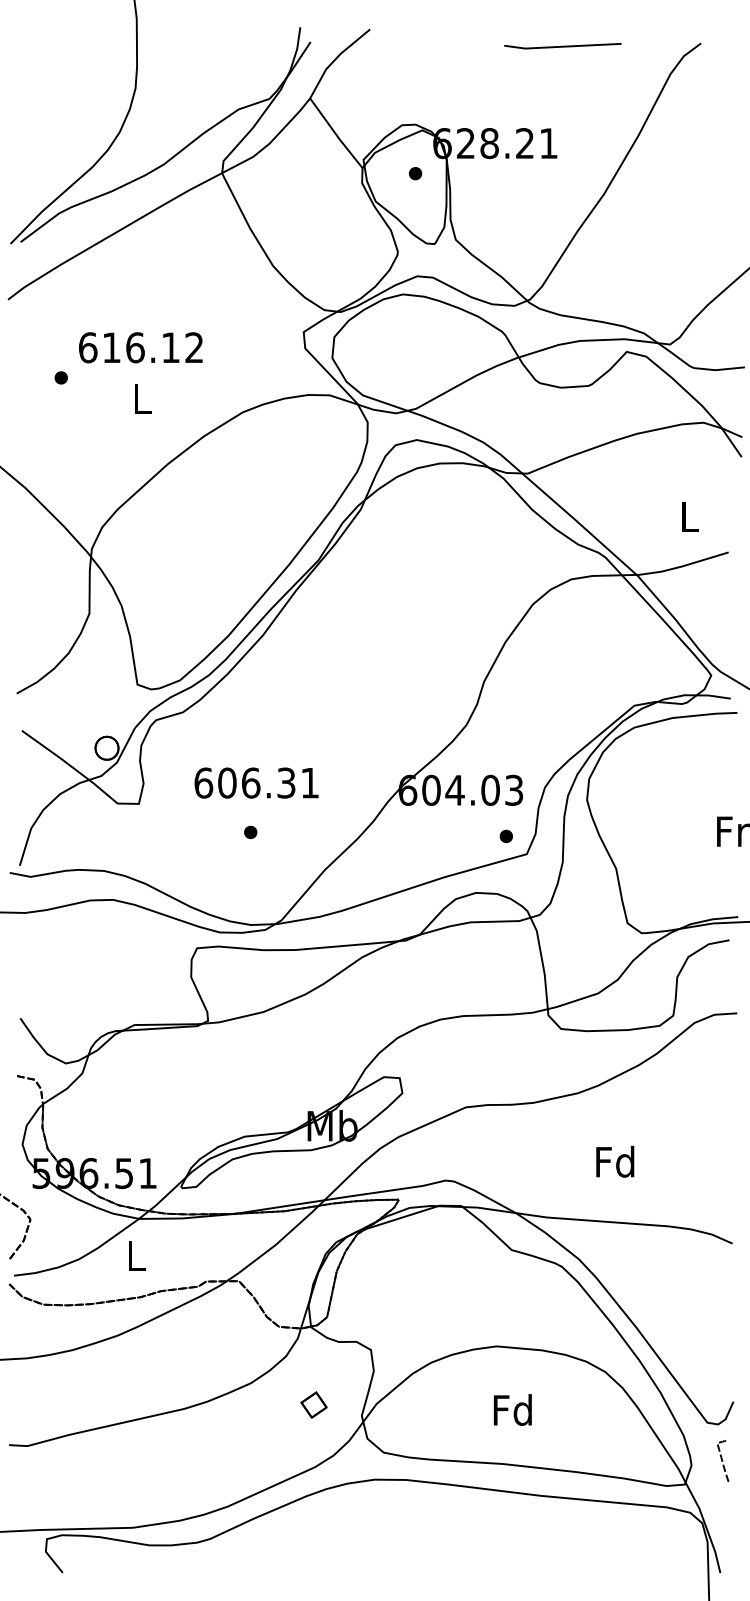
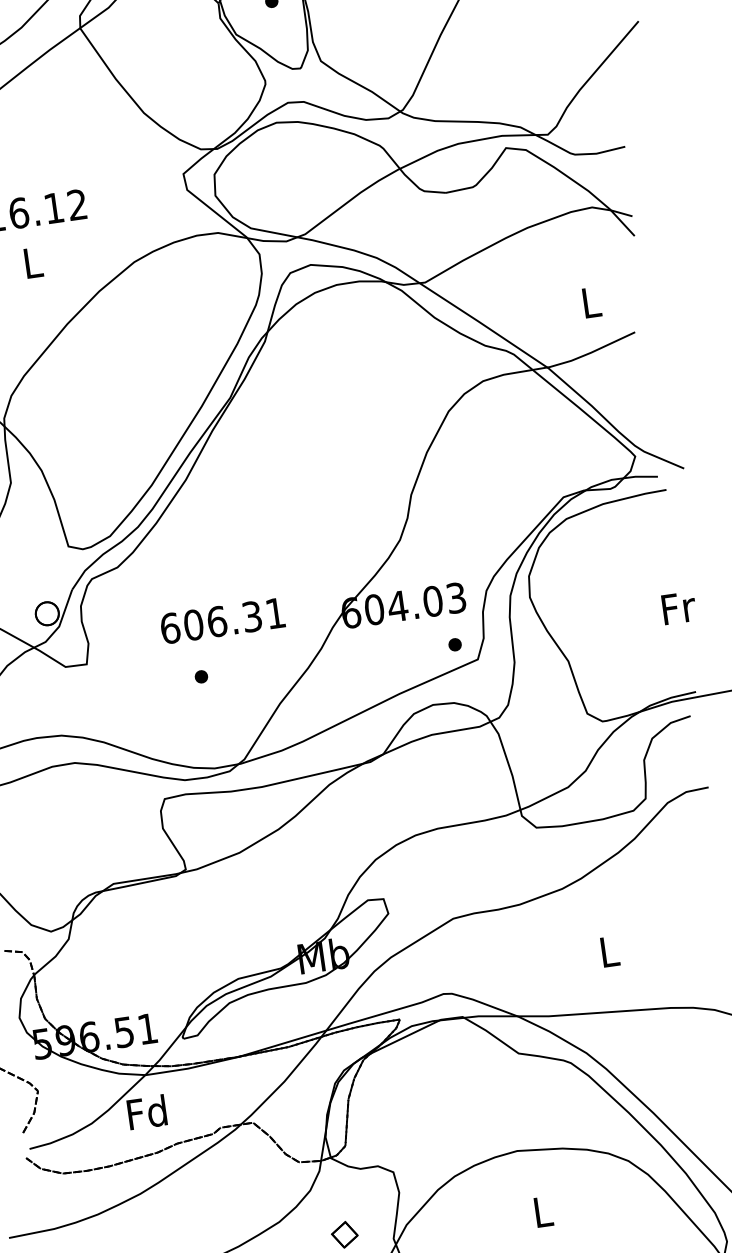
text: (256, 782) -> (222, 620), moved
text: (615, 1161) -> (608, 951), Fd -> L
text: (135, 1255) -> (146, 1111), L -> Fd
text: (512, 1409) -> (541, 1211), Fd -> L

